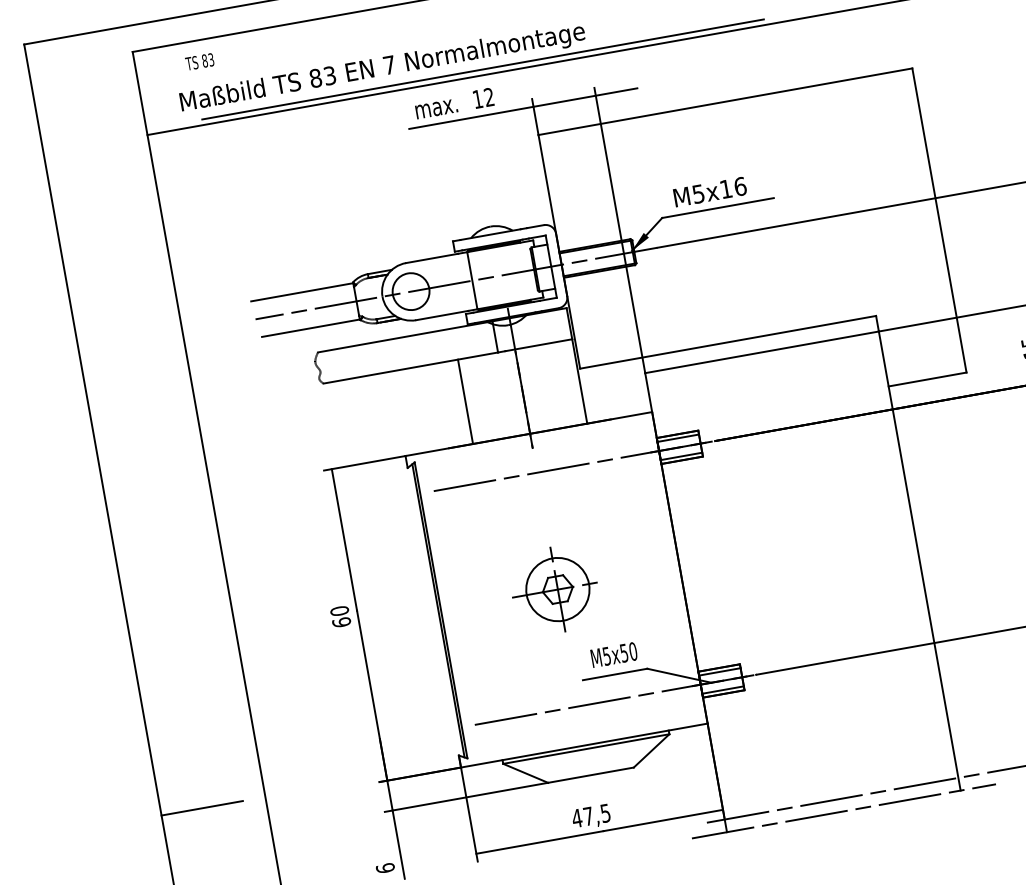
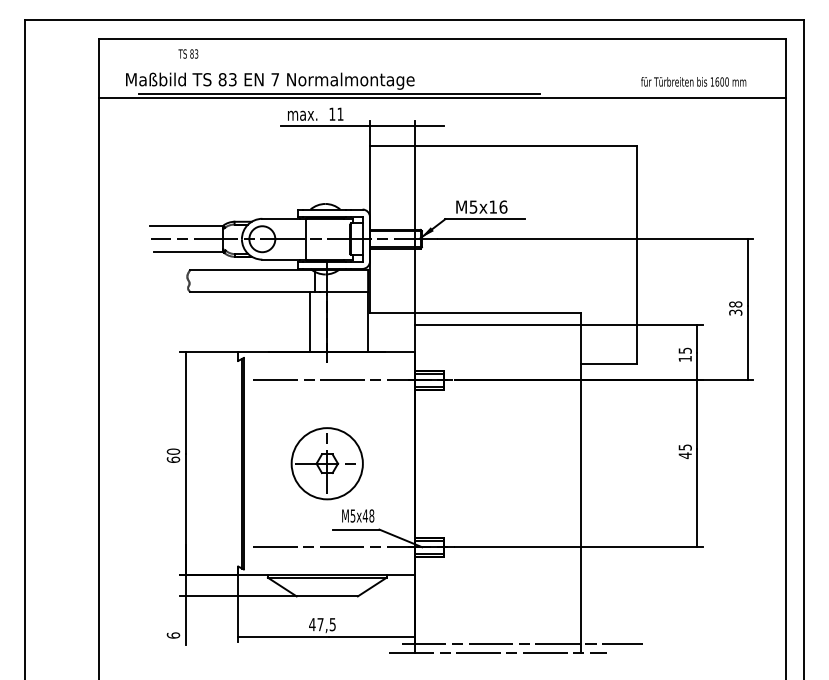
text: (199, 61) -> (188, 53), moved
text: (489, 96) -> (340, 113), 12 -> 11
line: (465, 402) -> (310, 322), moved
circle: (558, 589) -> (327, 463), size x1.6
text: (628, 651) -> (368, 515), M5x50 -> M5x48
line: (201, 808) -> (53, 571), removed

